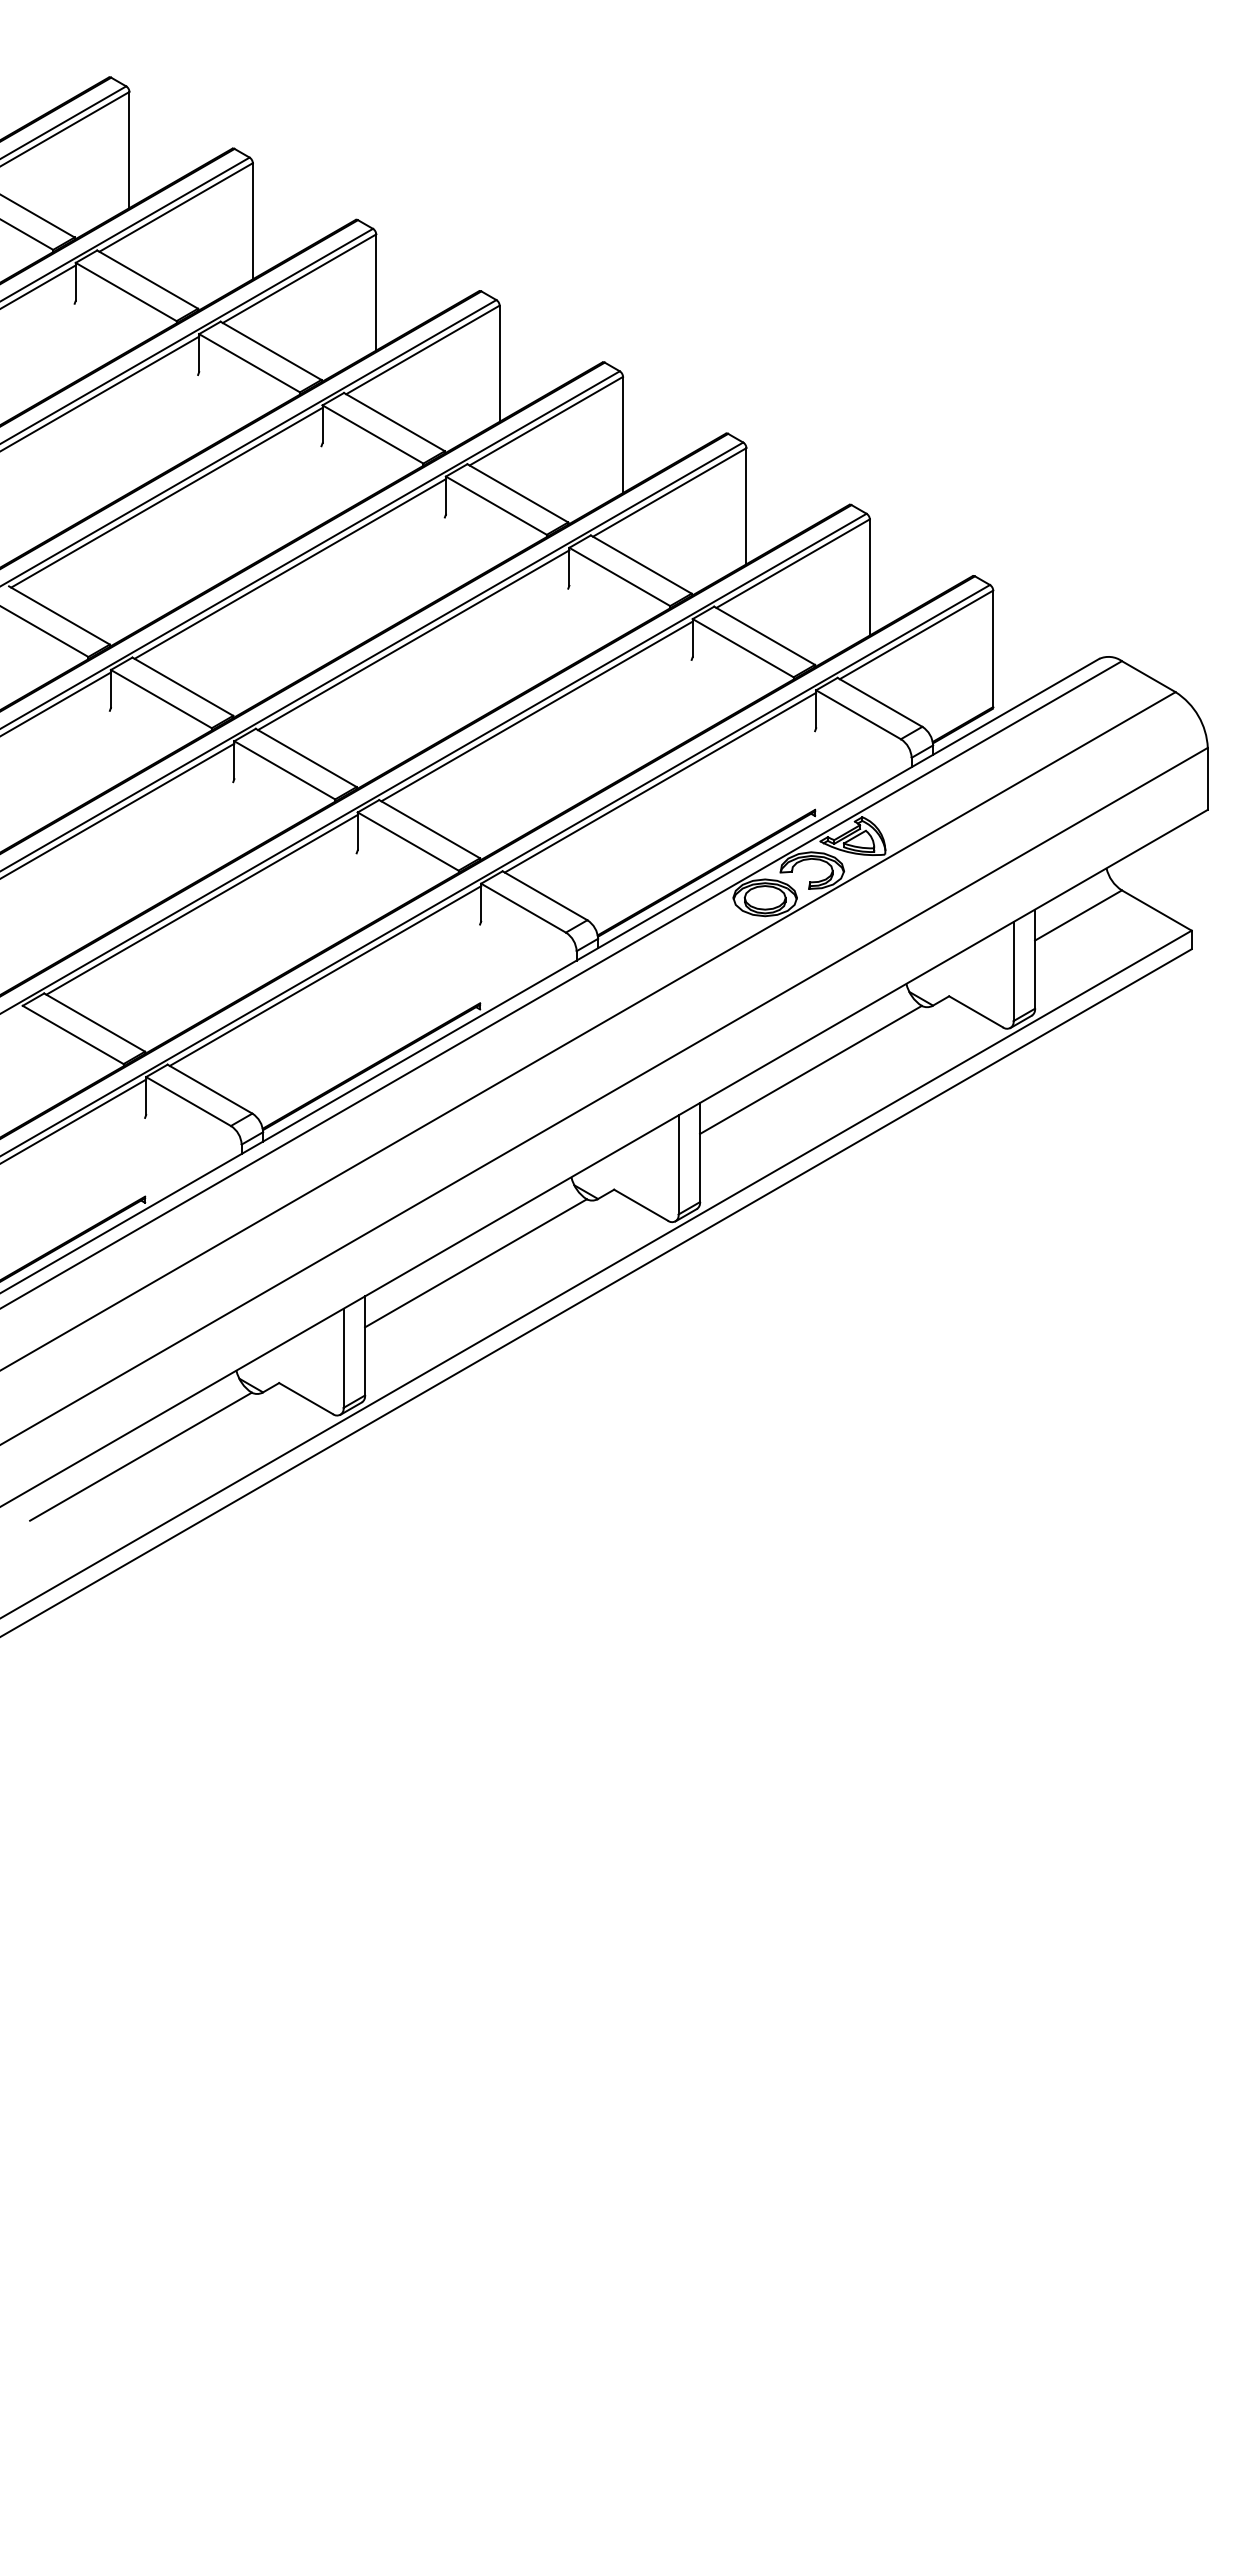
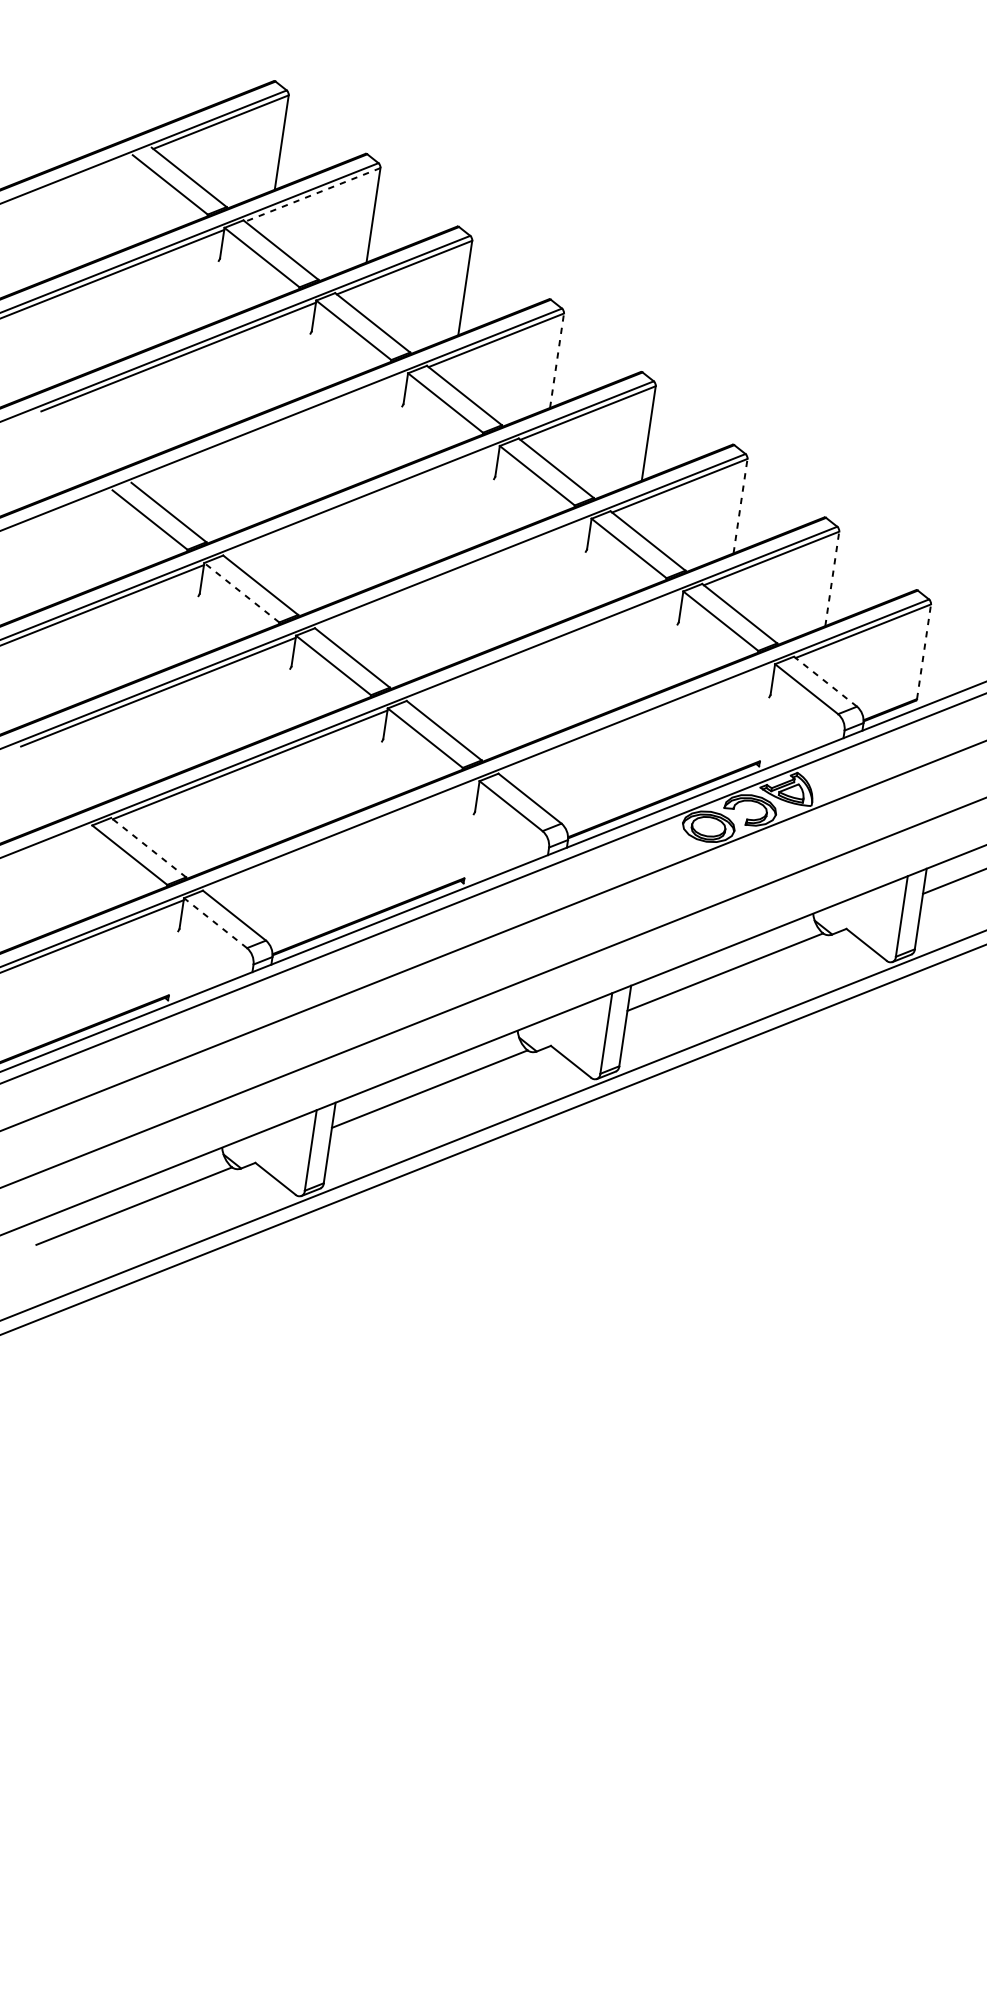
line: (176, 207) -> (313, 194), solid -> dashed
line: (499, 363) -> (556, 360), solid -> dashed
line: (166, 497) -> (270, 429), removed
line: (746, 505) -> (740, 505), solid -> dashed
line: (289, 568) -> (361, 501), removed
line: (869, 576) -> (832, 578), solid -> dashed
line: (413, 640) -> (453, 575), removed
line: (993, 648) -> (924, 651), solid -> dashed
line: (160, 698) -> (241, 592), solid -> dashed
line: (880, 702) -> (825, 681), solid -> dashed
line: (536, 711) -> (545, 647), removed
line: (660, 782) -> (637, 720), removed
line: (325, 975) -> (342, 837), removed
line: (94, 1022) -> (148, 847), solid -> dashed
line: (188, 1101) -> (215, 923), solid -> dashed

